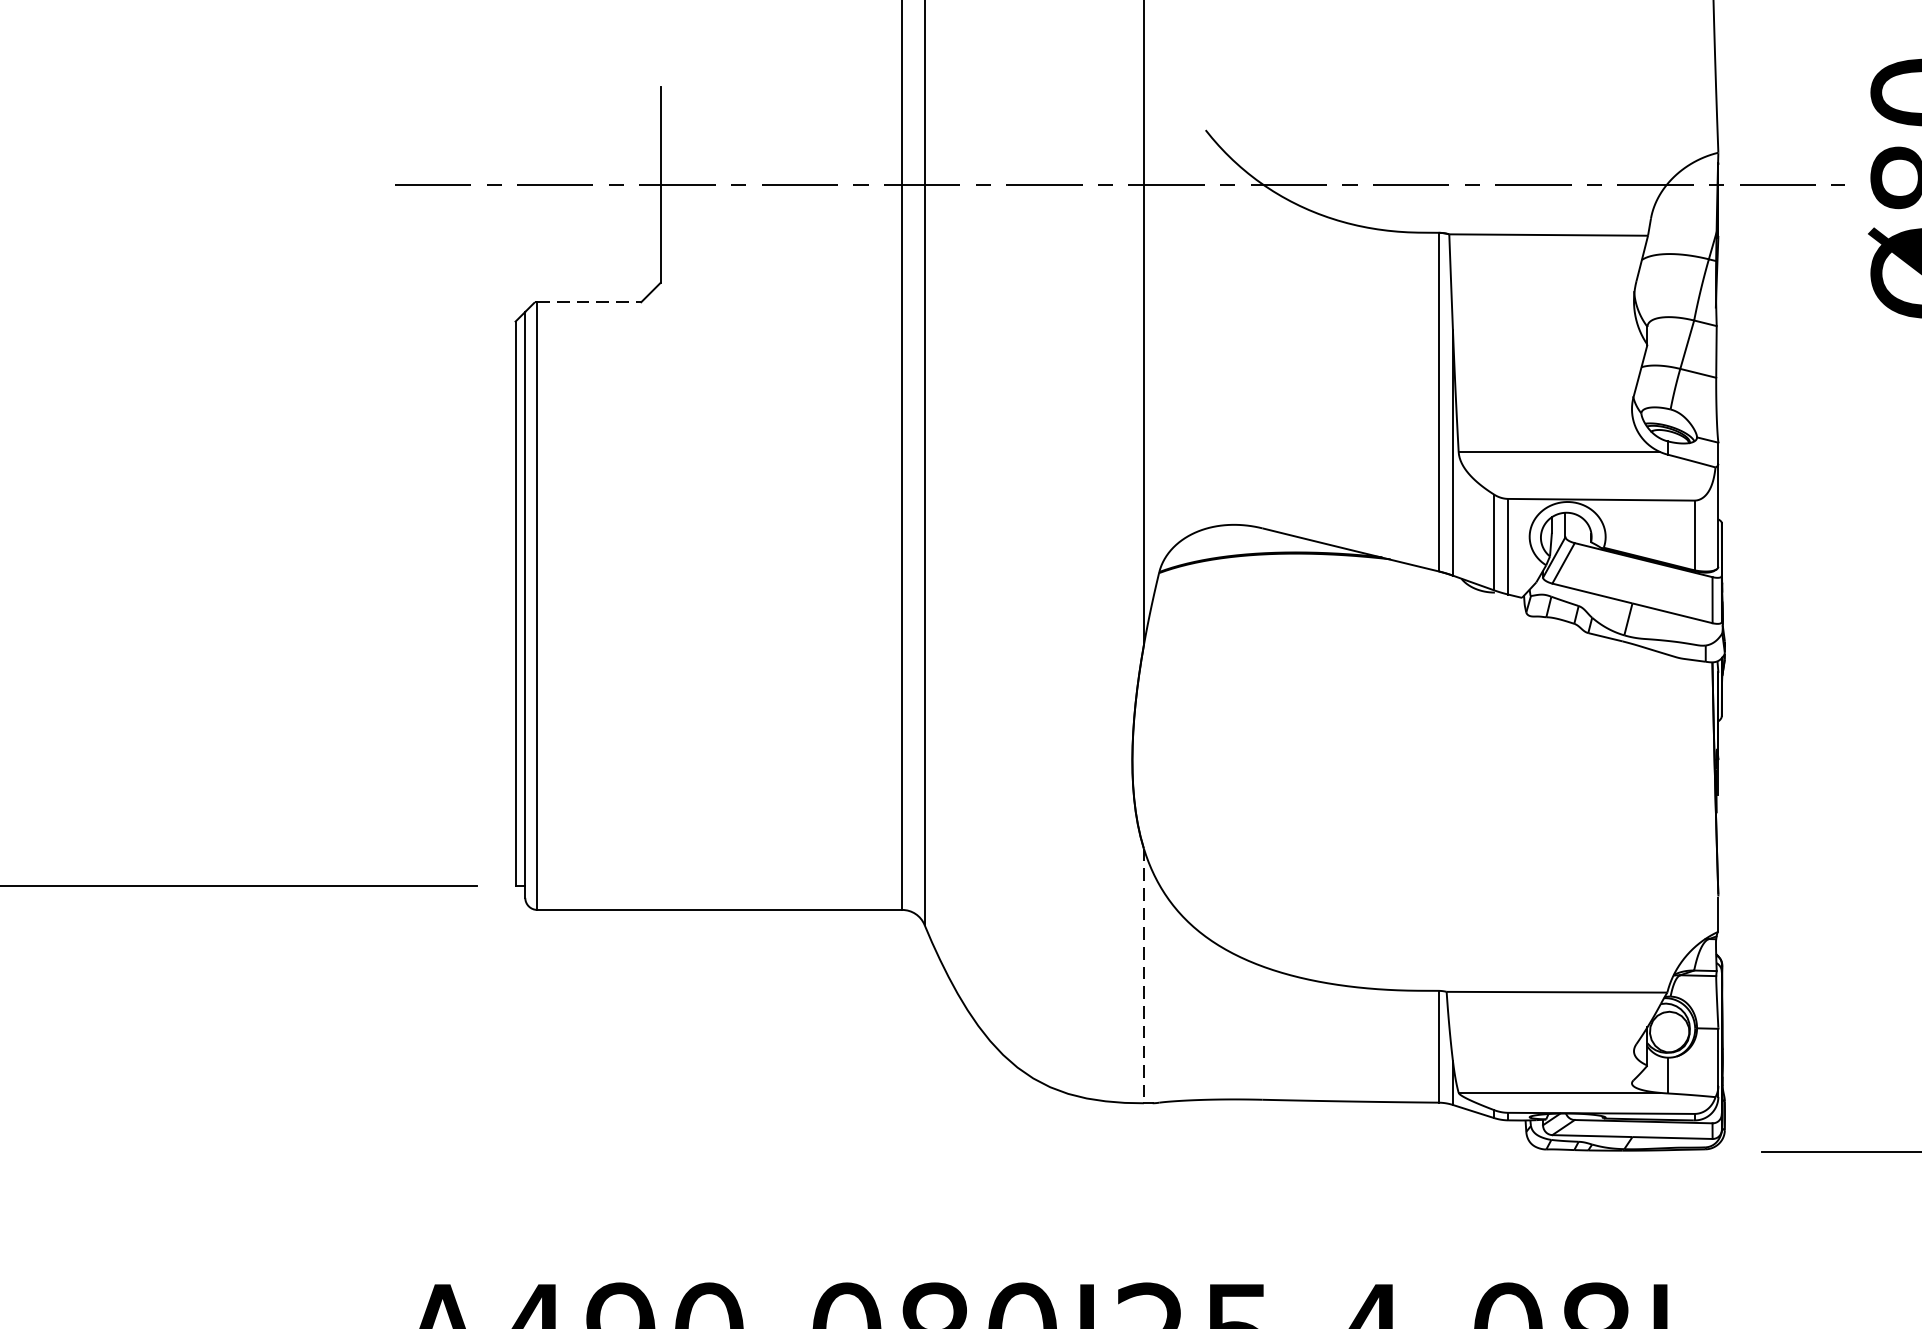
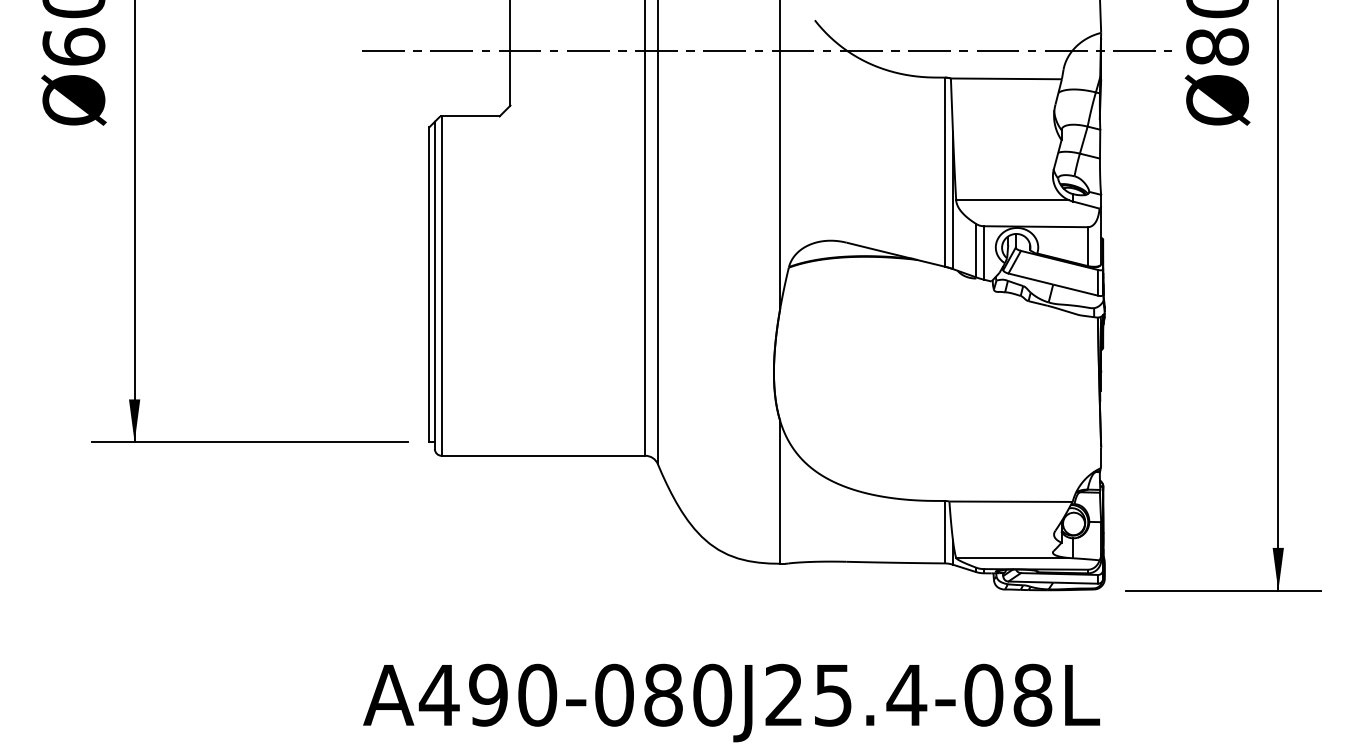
line: (590, 302) -> (471, 116), dashed -> solid
line: (1144, 977) -> (780, 493), dashed -> solid

